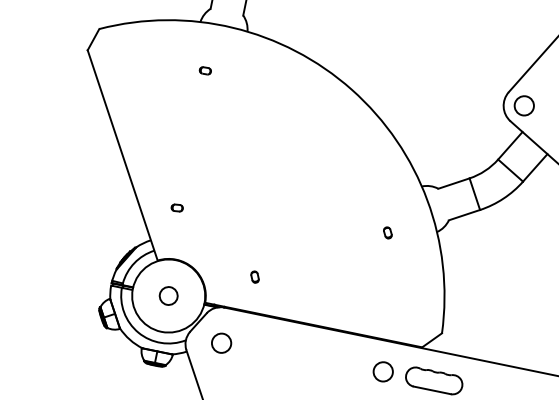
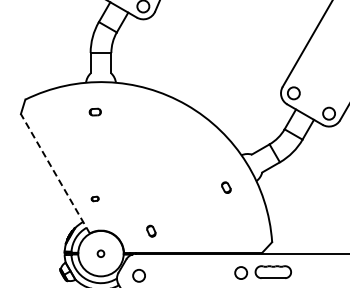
part: (204, 70) -> (94, 111), size x1.6
line: (122, 155) -> (55, 173), solid -> dashed
part: (387, 232) -> (226, 187), size x1.6
part: (253, 277) -> (150, 231), size x1.6
circle: (167, 295) -> (100, 253), size x0.6

